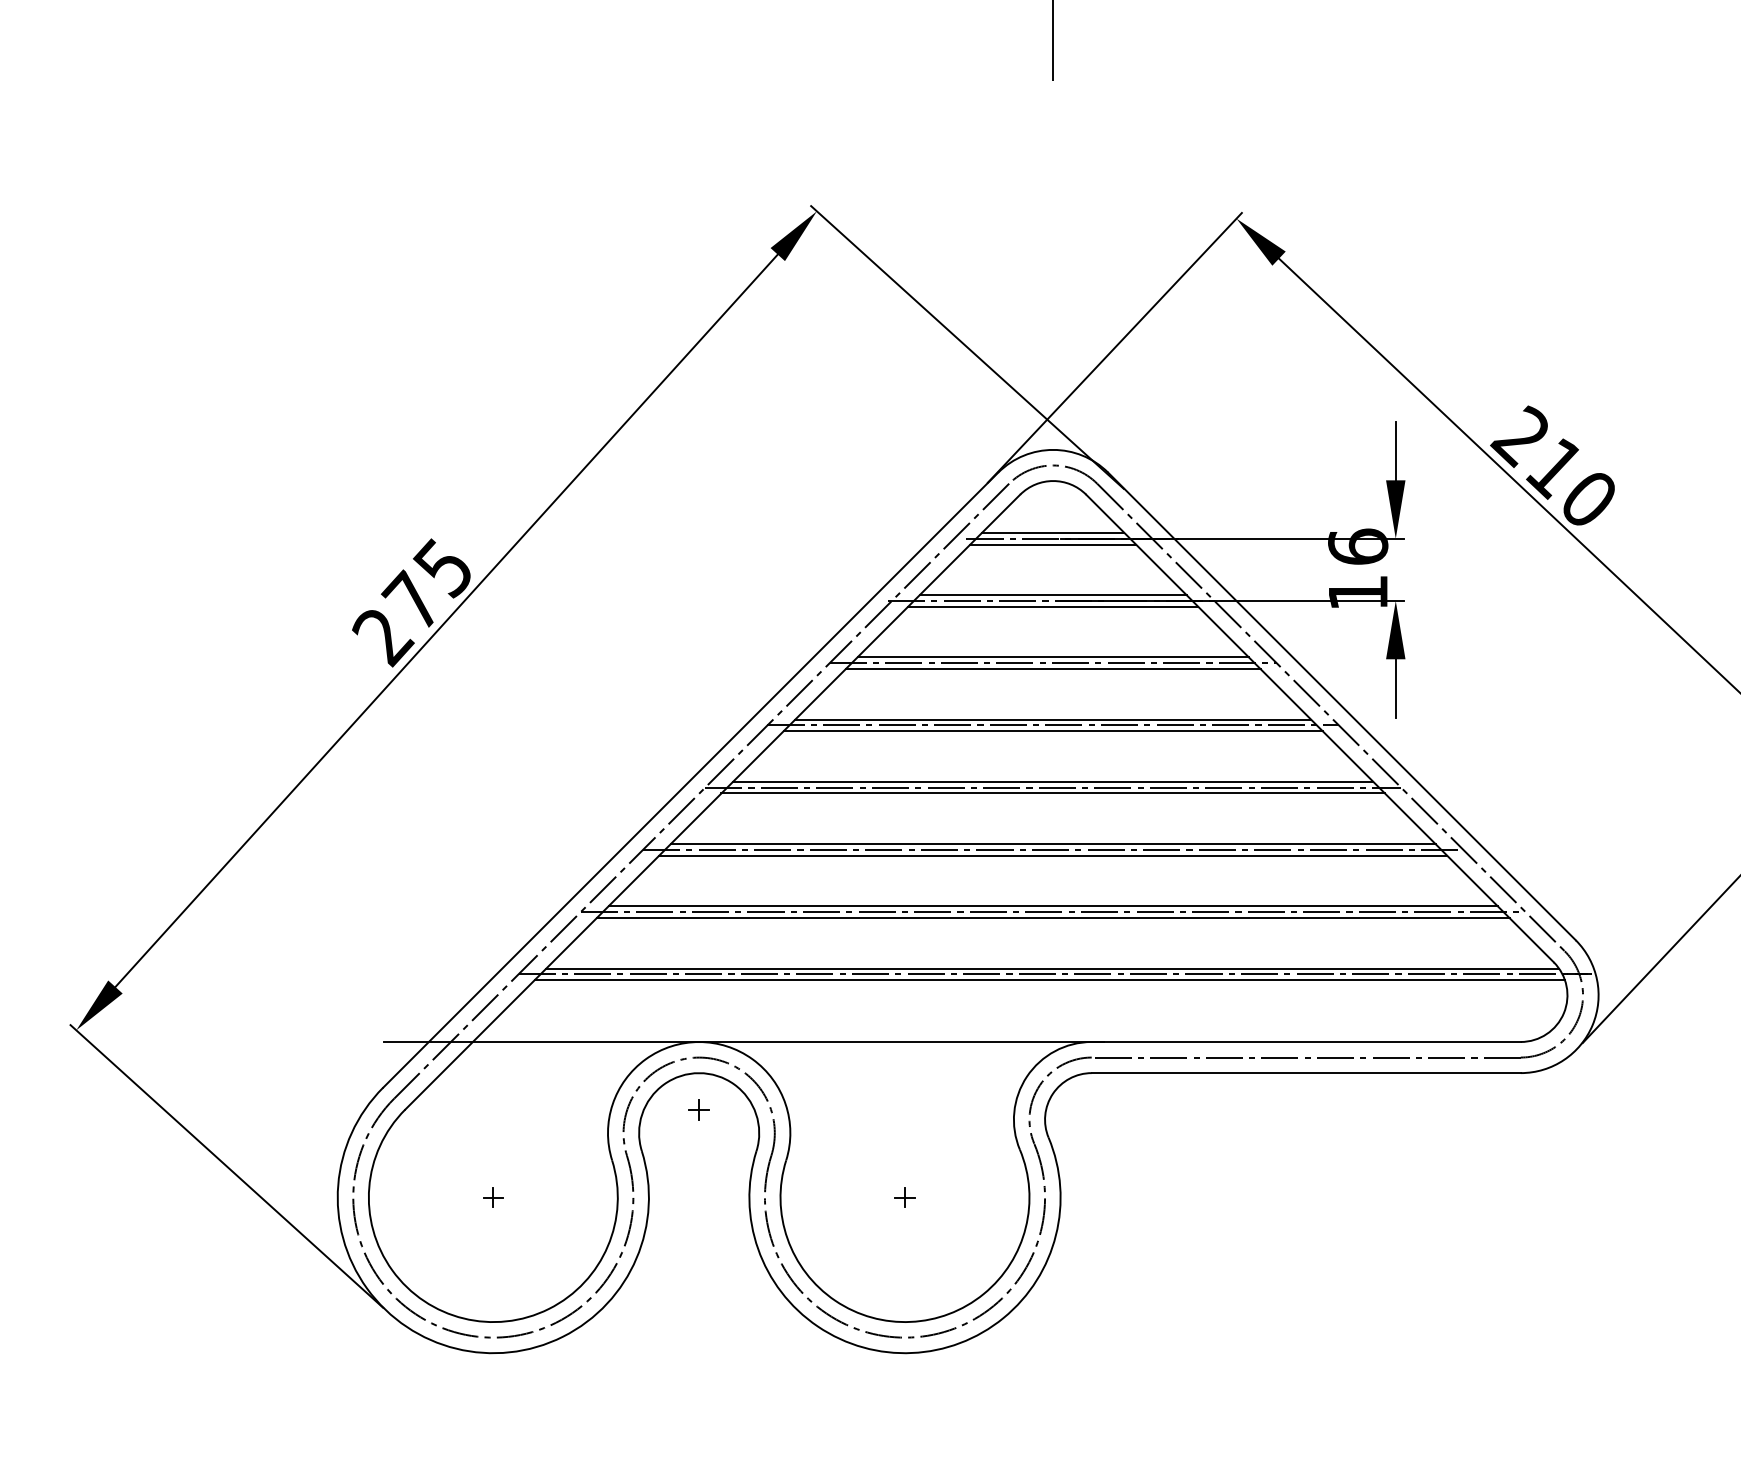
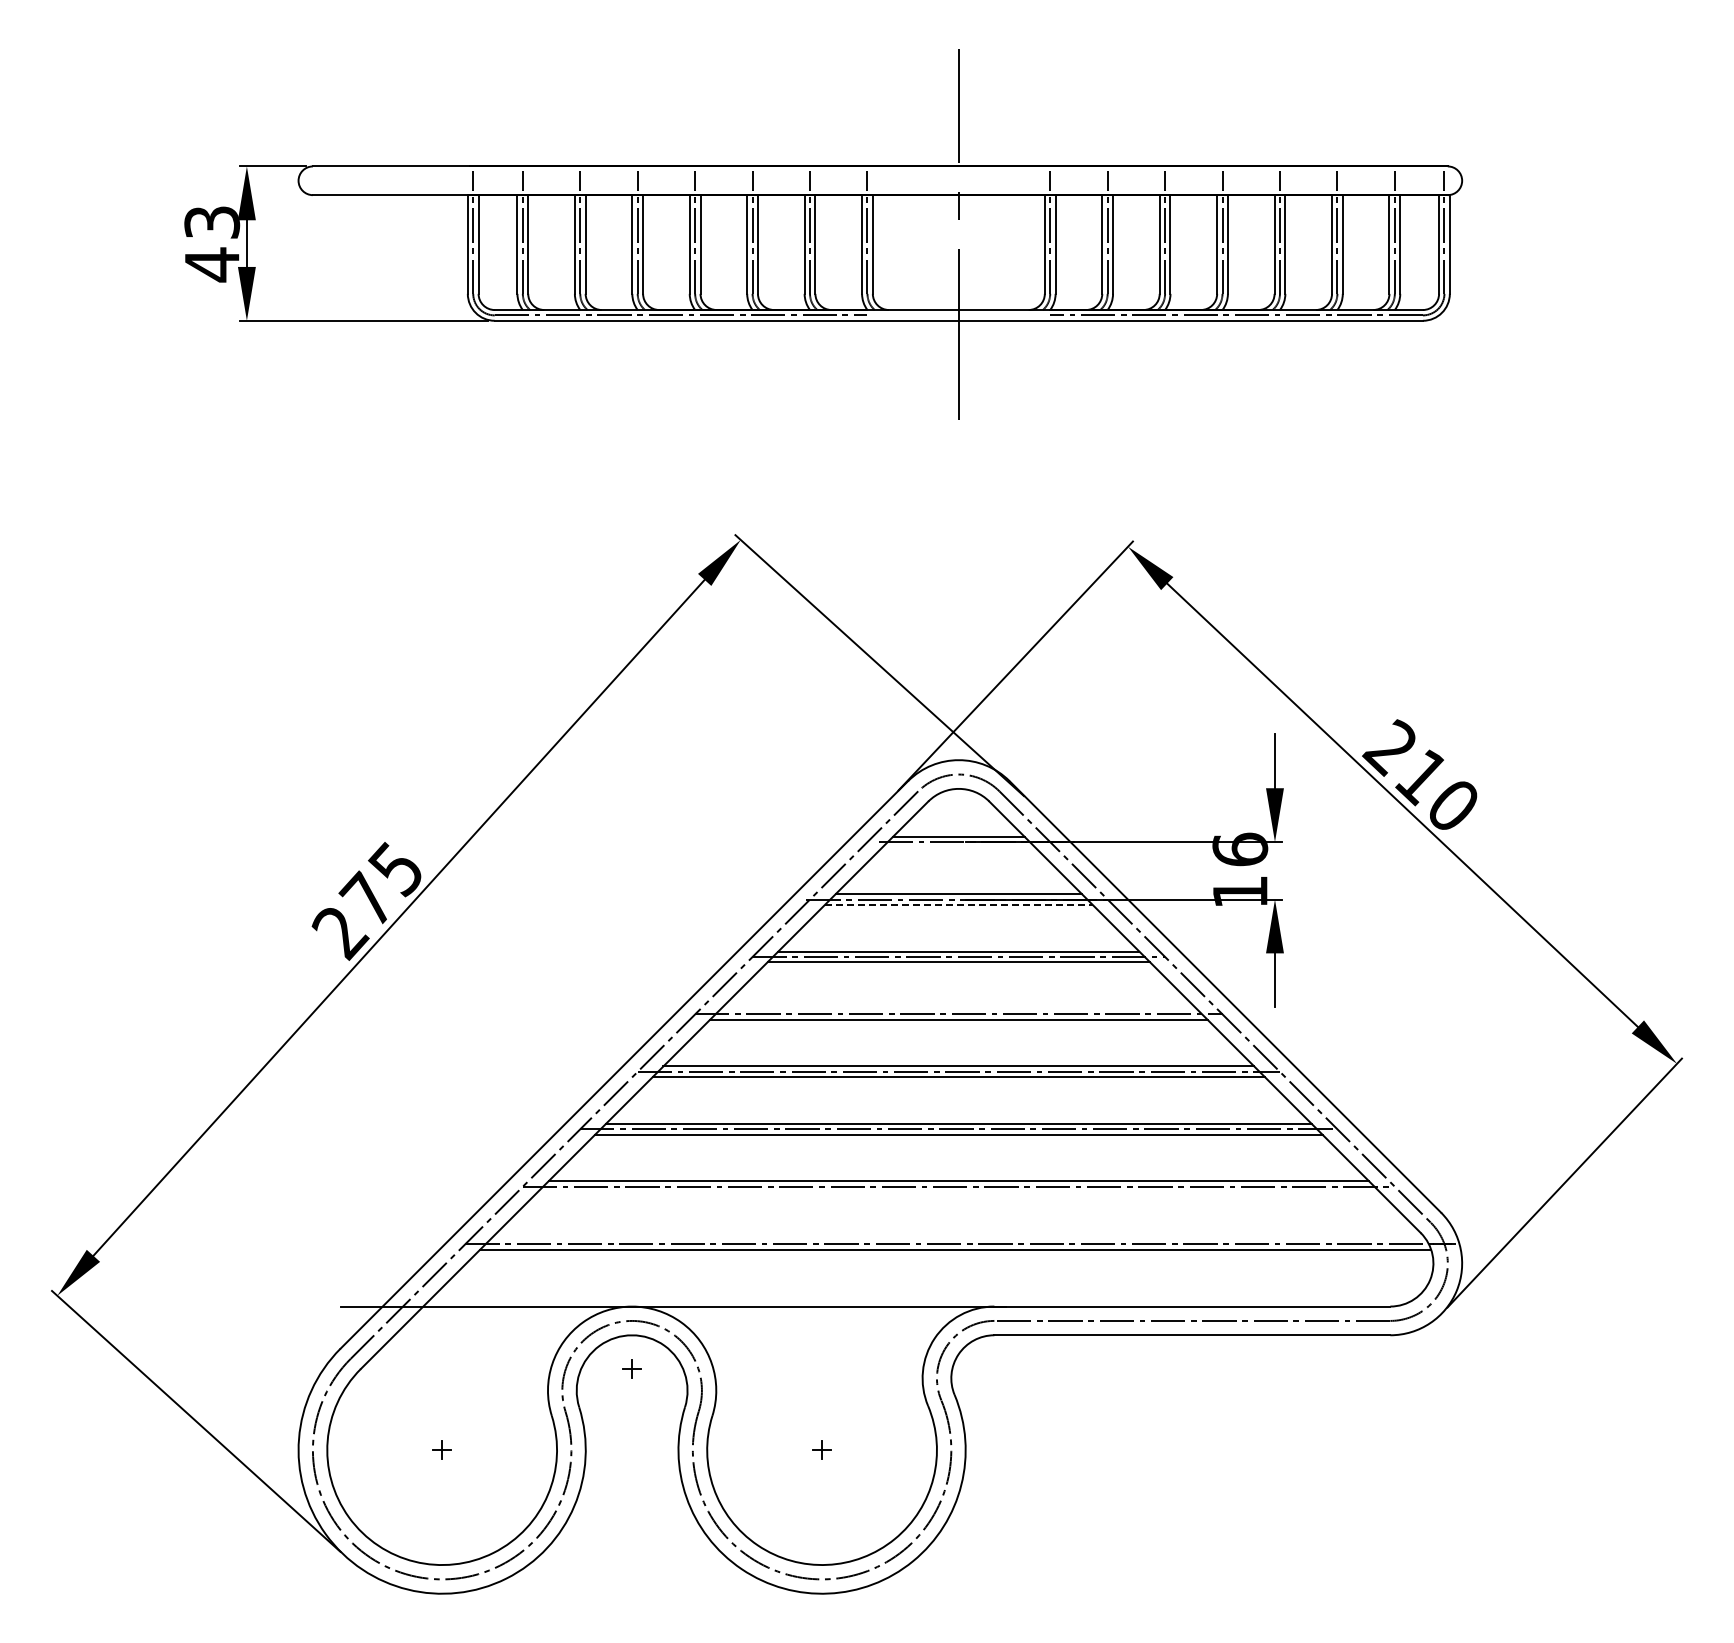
line: (1052, 544) -> (958, 847), removed
line: (1052, 606) -> (958, 904), solid -> dashed
line: (1052, 720) -> (958, 1009), removed
line: (1052, 918) -> (958, 1192), removed
line: (1052, 968) -> (958, 1238), removed

